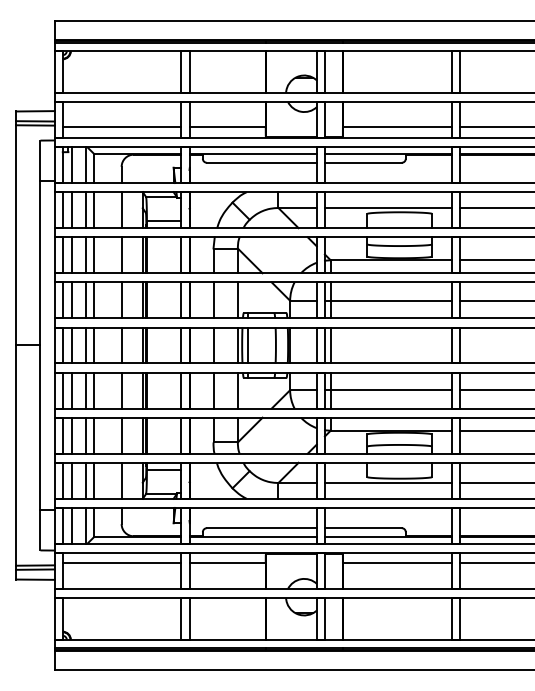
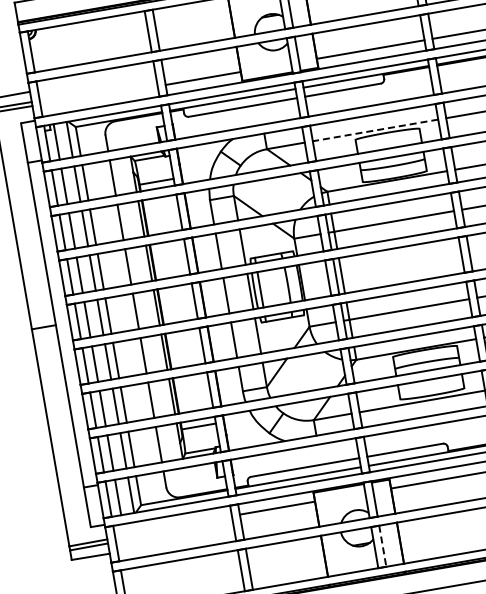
line: (121, 127) -> (98, 96), removed
line: (388, 207) -> (375, 129), solid -> dashed
line: (121, 563) -> (172, 526), removed
line: (324, 618) -> (382, 545), solid -> dashed

